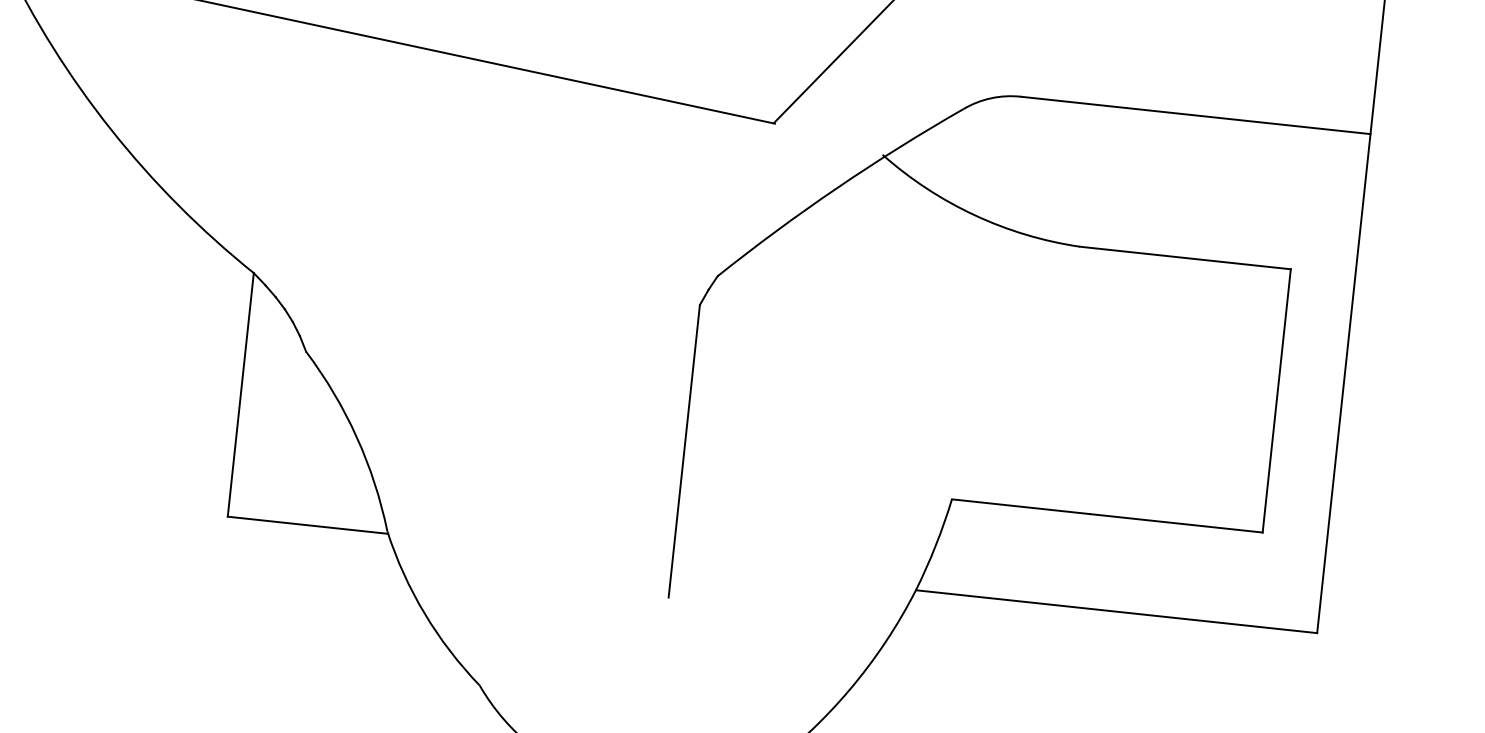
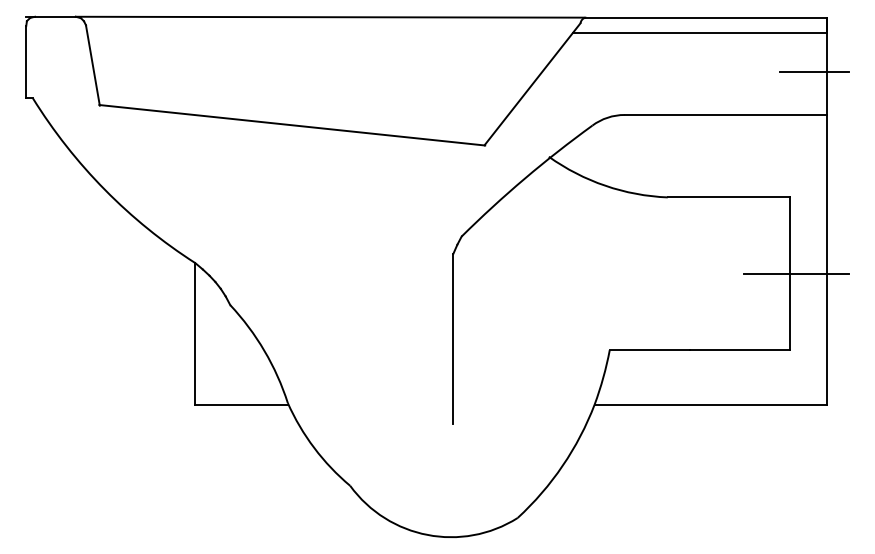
line: (1356, 56) -> (814, 71), added
line: (1287, 401) -> (796, 273), added

